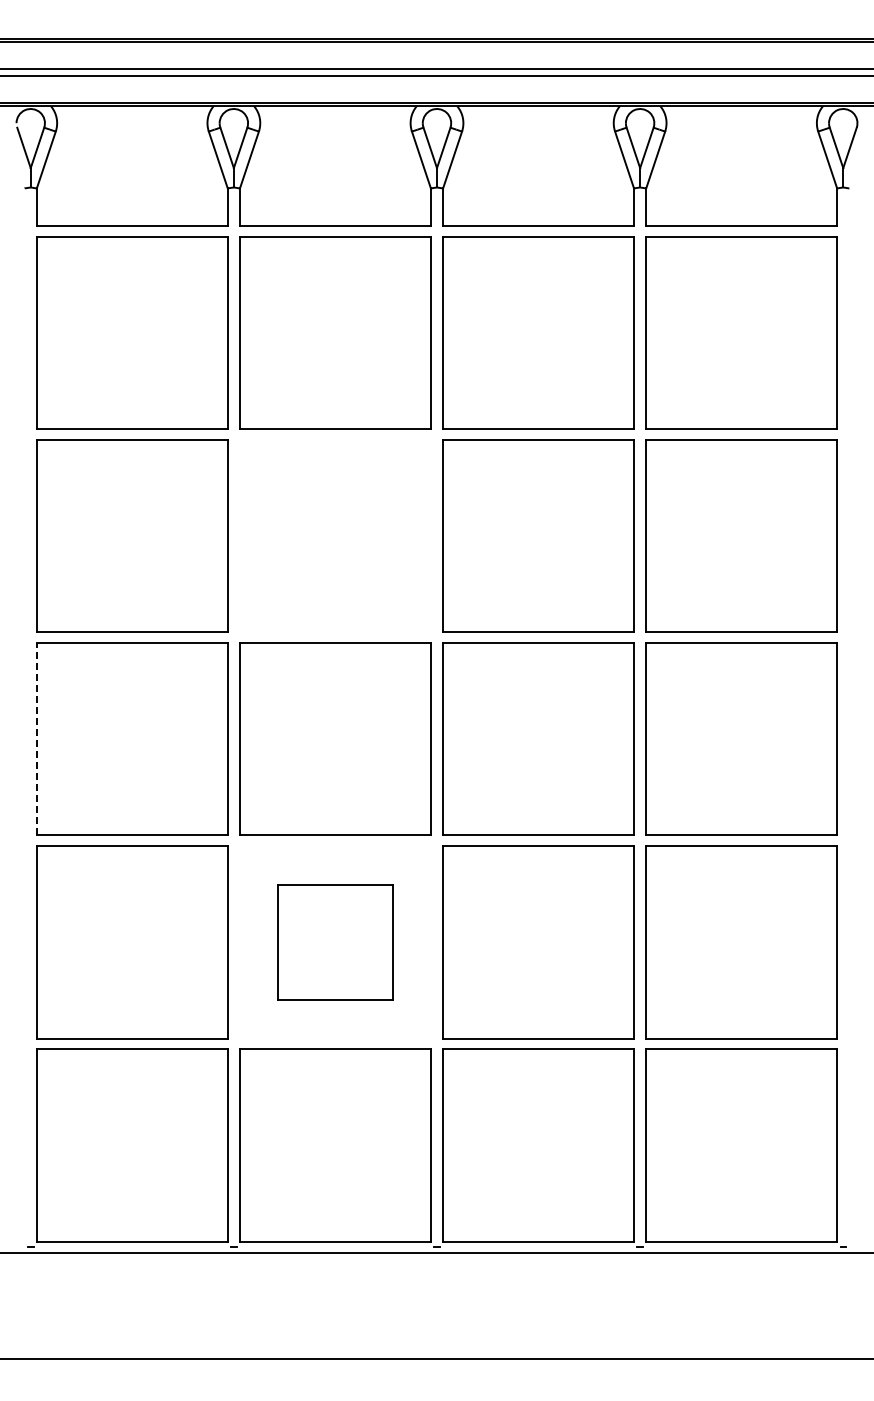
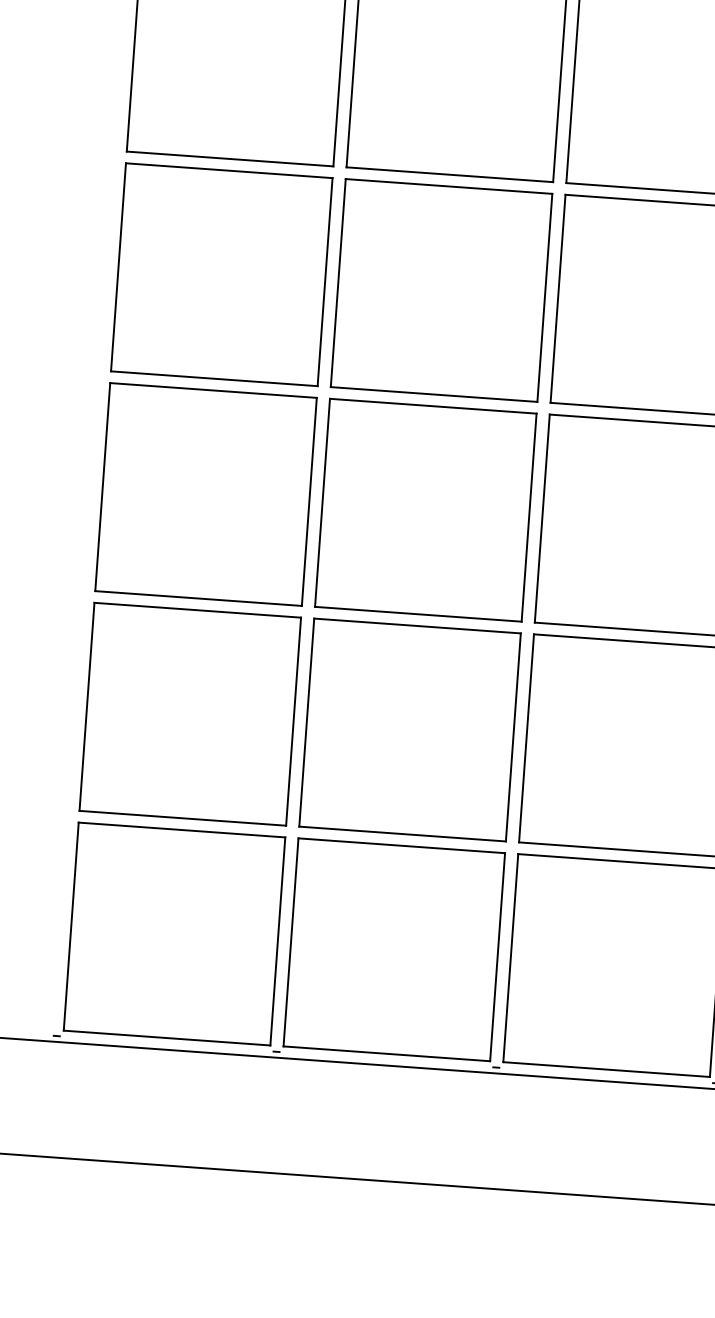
part: (335, 535) -> (441, 289), added
line: (36, 738) -> (102, 486), dashed -> solid
part: (335, 942) -> (410, 730), size x1.67

